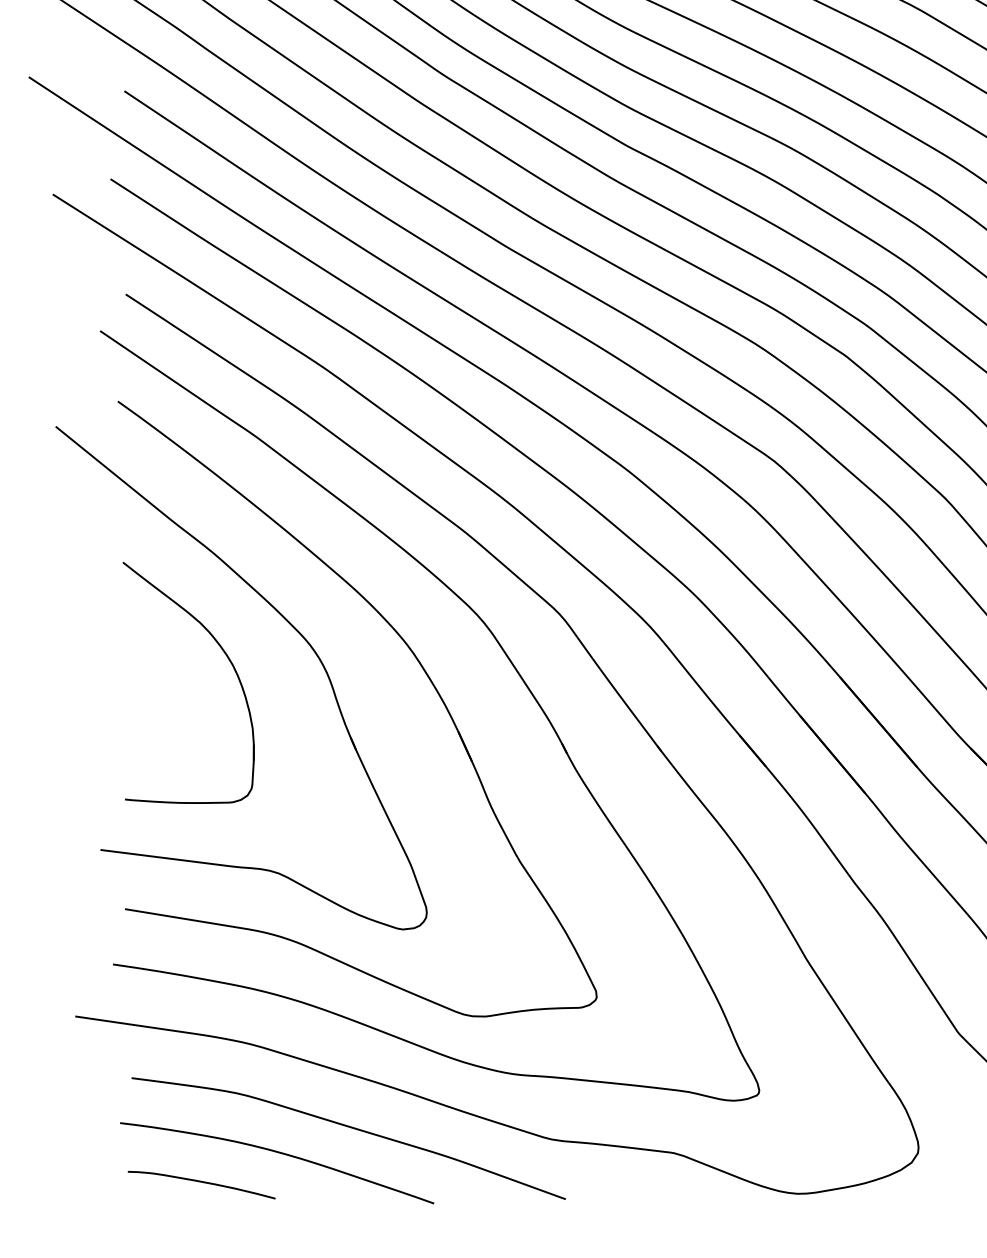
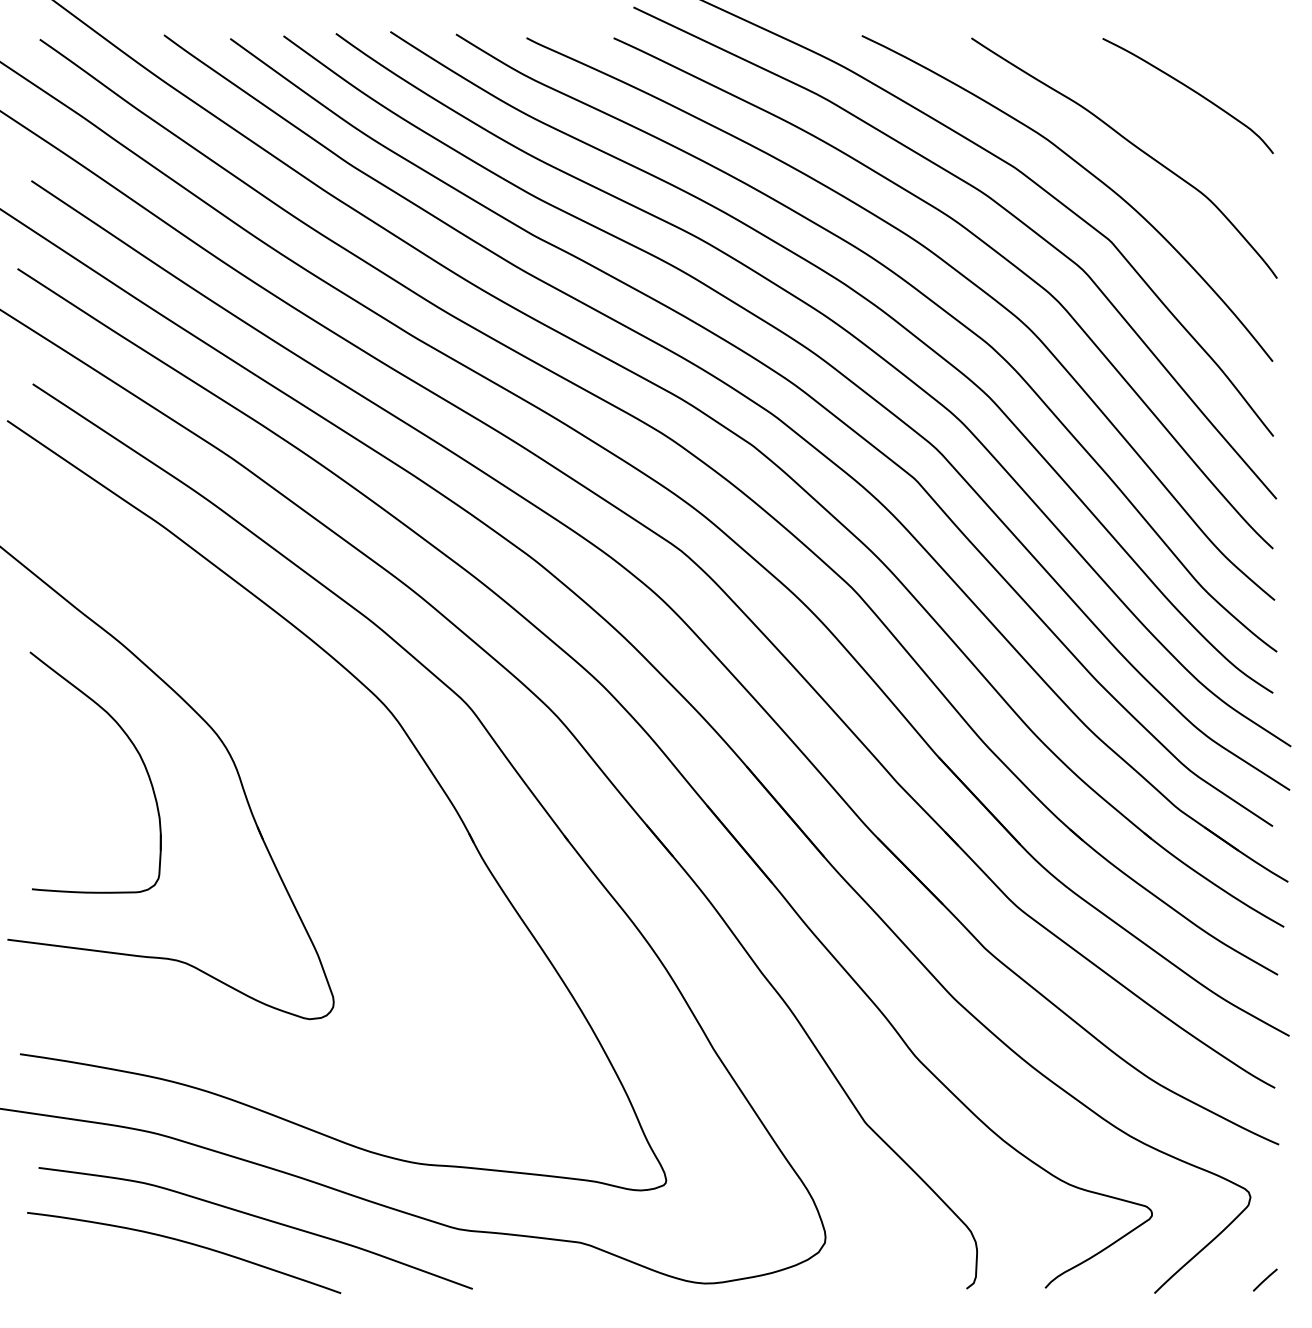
part: (421, 667) -> (328, 757), removed
curve: (201, 1182) -> (108, 1272), removed

